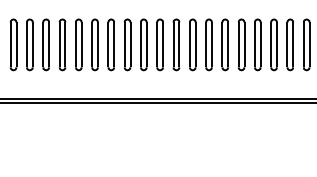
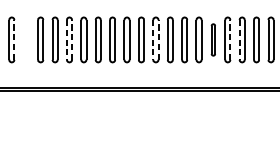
line: (16, 44) -> (14, 39), solid -> dashed
part: (29, 44) -> (25, 39), removed
line: (81, 44) -> (71, 39), solid -> dashed
line: (179, 44) -> (158, 39), solid -> dashed
part: (241, 44) -> (213, 39), size x0.7
line: (260, 44) -> (230, 39), solid -> dashed
line: (75, 45) -> (66, 40), solid -> dashed
line: (173, 45) -> (153, 40), solid -> dashed
line: (271, 45) -> (239, 40), solid -> dashed

